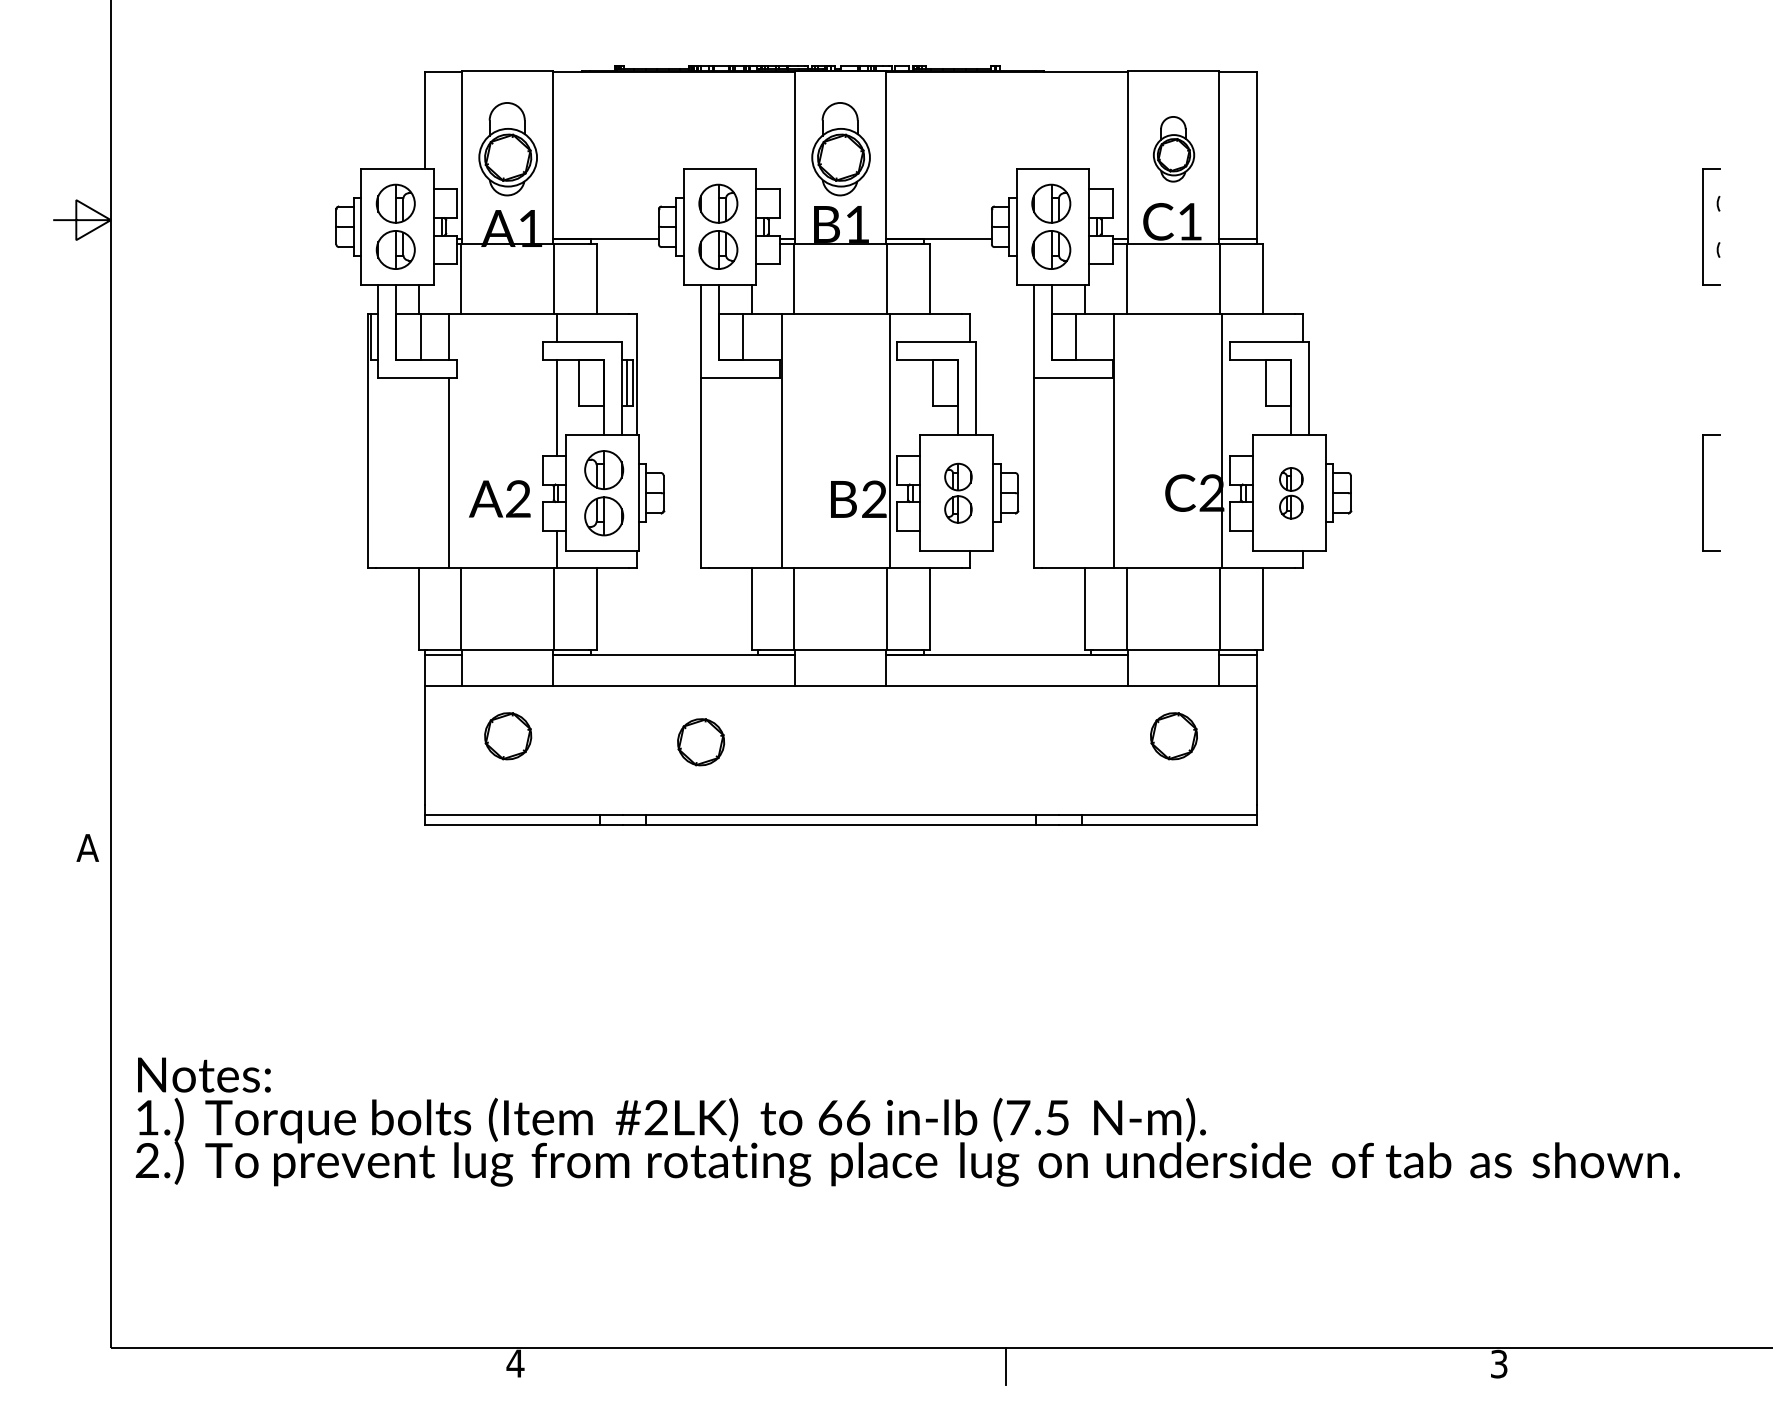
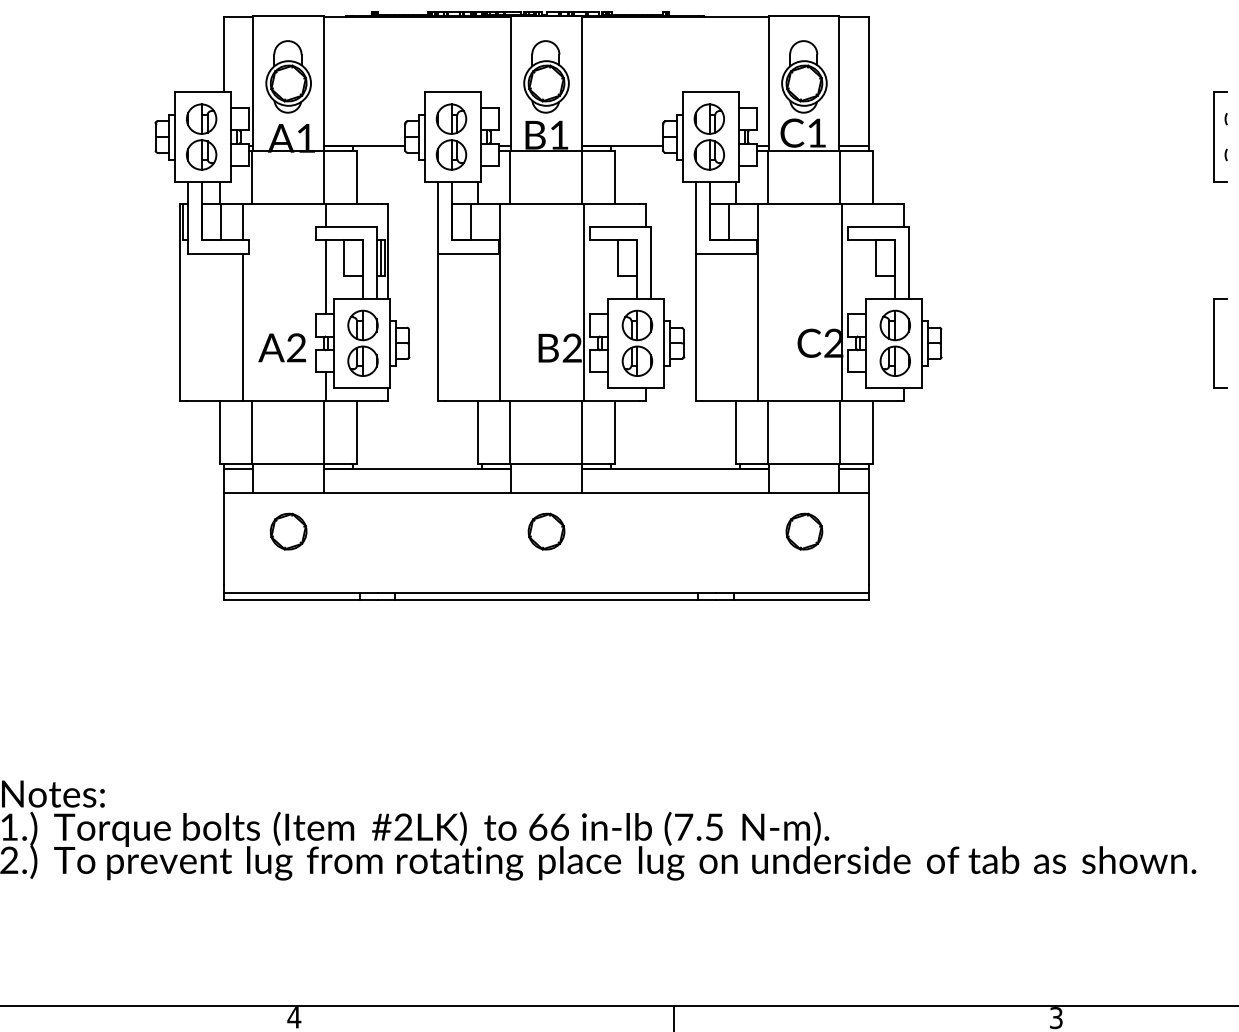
part: (1173, 149) -> (804, 77), size x1.43
part: (958, 493) -> (637, 343), size x1.43
part: (1291, 493) -> (895, 343), size x1.67
part: (701, 742) -> (546, 531), moved

